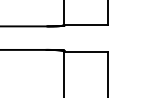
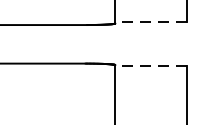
line: (86, 24) -> (151, 21), solid -> dashed
line: (86, 51) -> (151, 66), solid -> dashed

